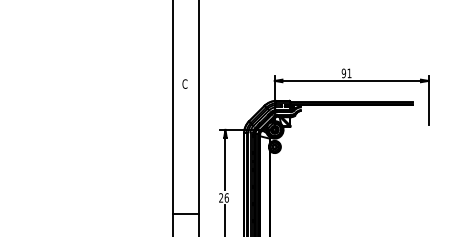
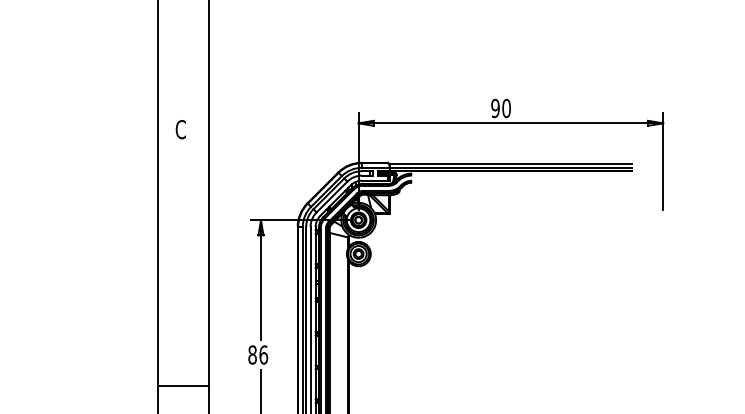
text: (349, 73) -> (506, 108), 91 -> 90
text: (221, 197) -> (253, 354), 26 -> 86

